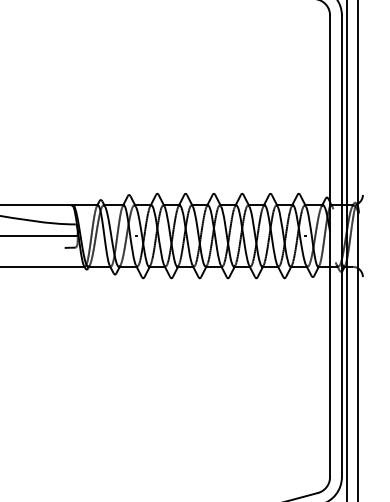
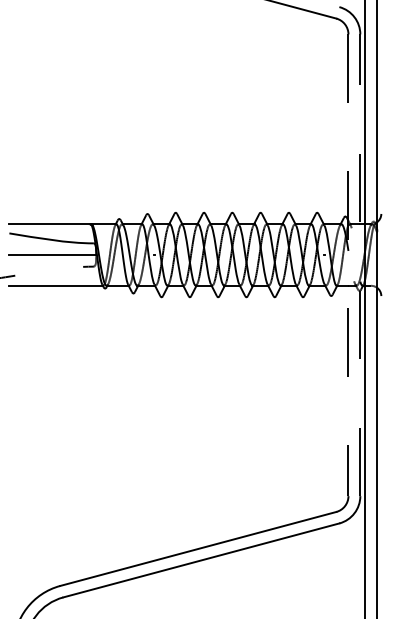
line: (330, 246) -> (348, 265), solid -> dashed
line: (342, 246) -> (360, 265), solid -> dashed

